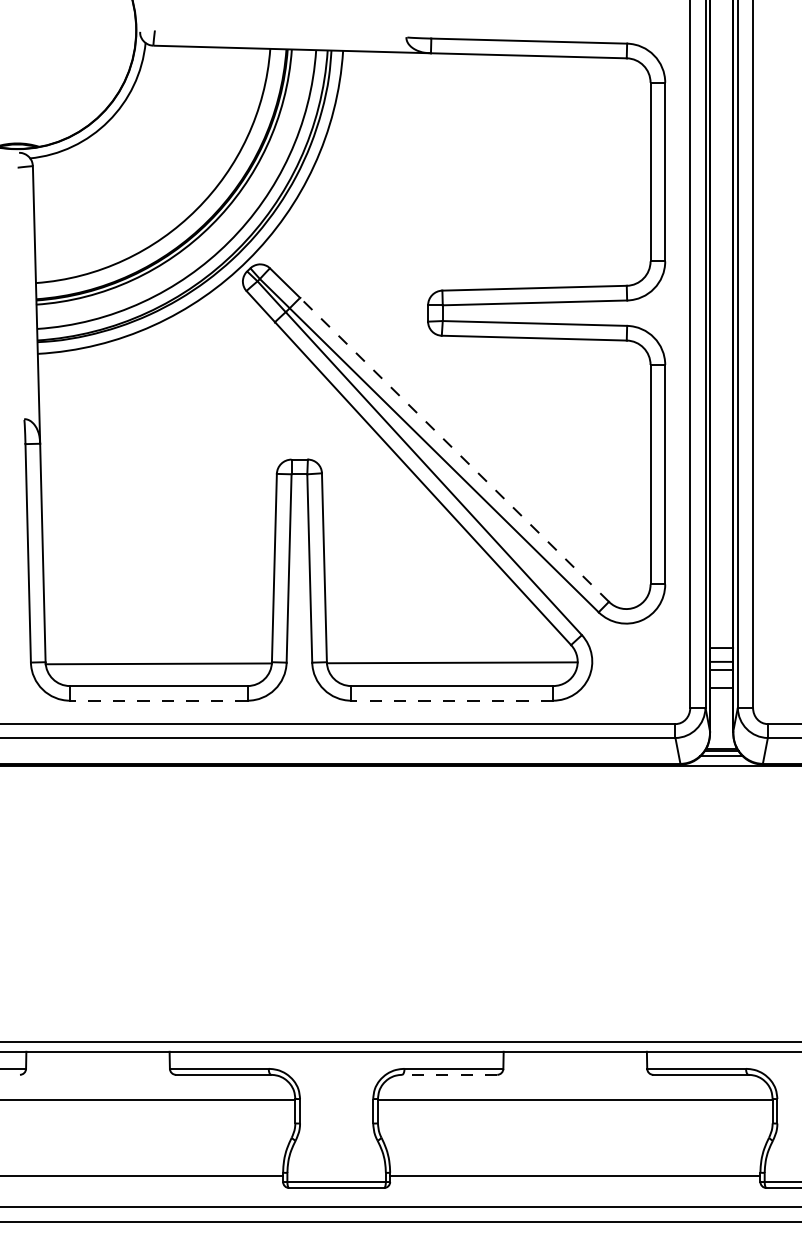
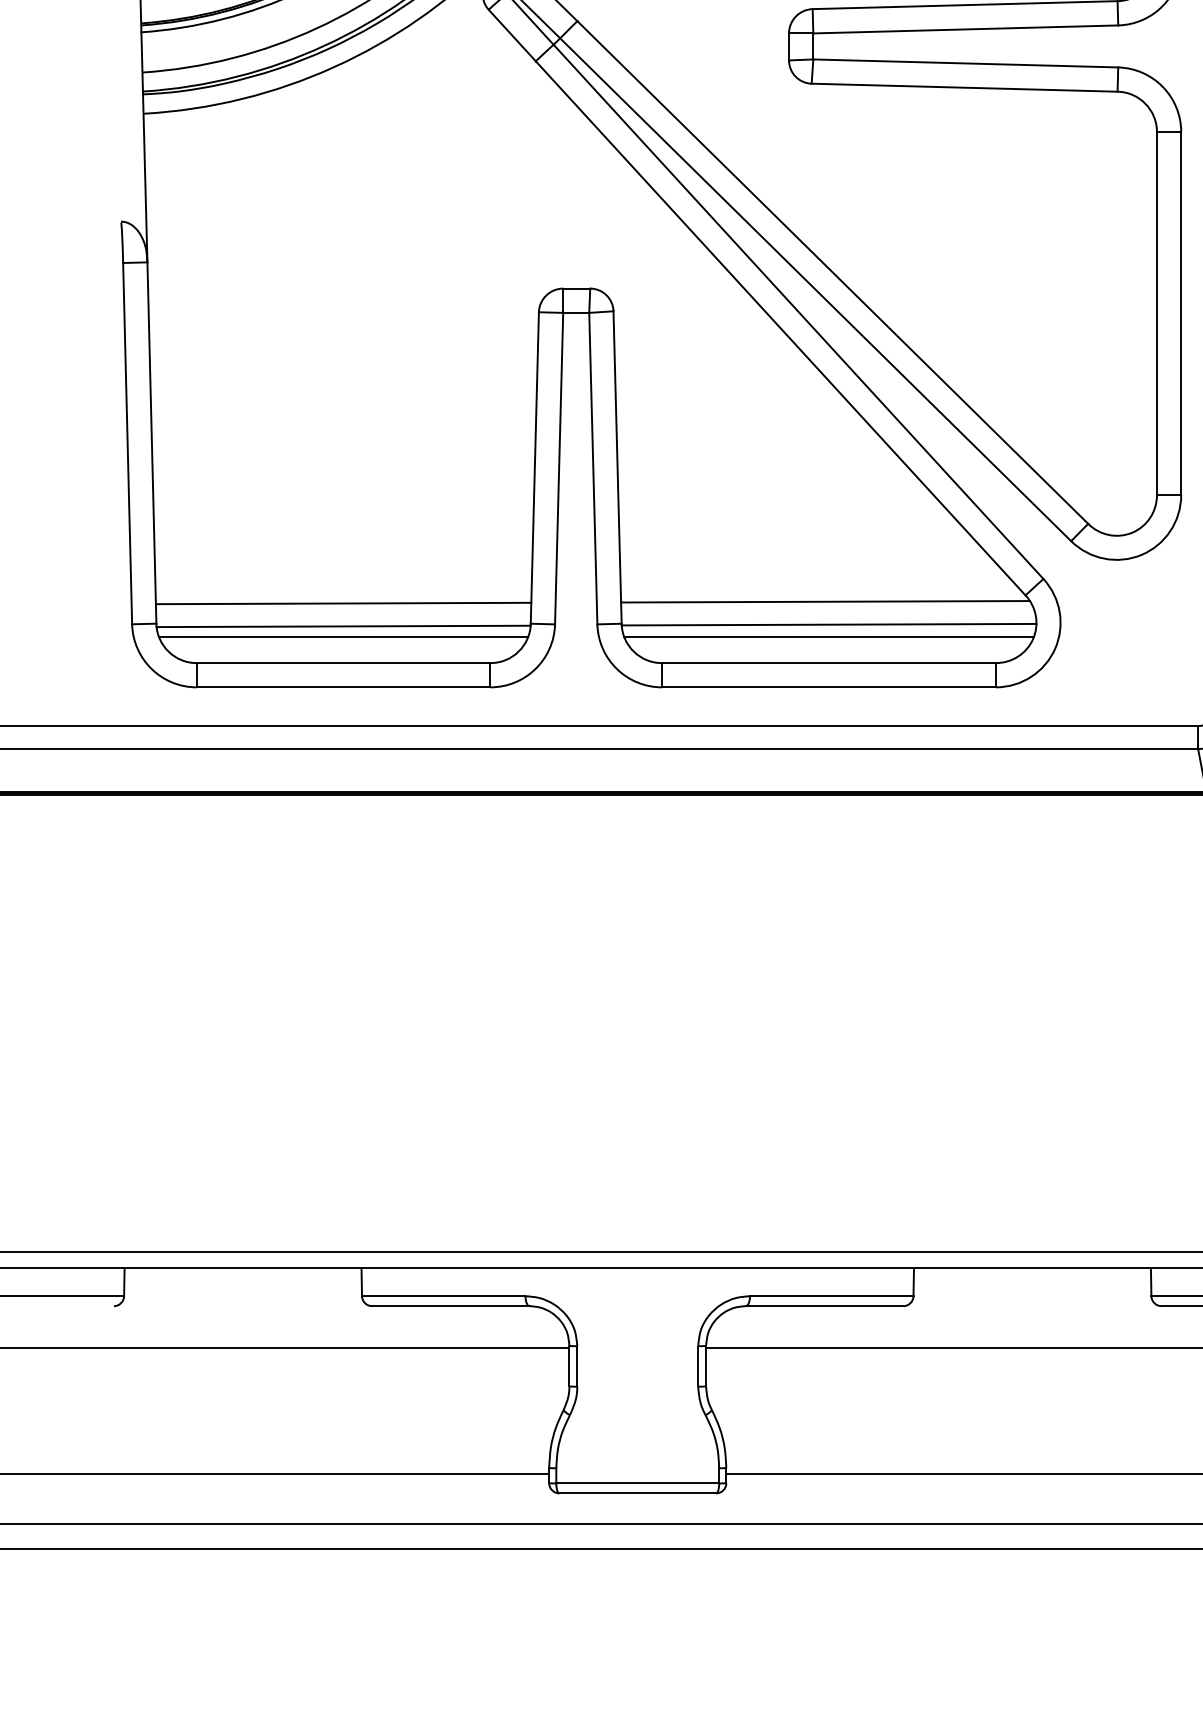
line: (454, 449) -> (832, 271), dashed -> solid
line: (449, 648) -> (824, 601), added
line: (158, 649) -> (343, 602), added
line: (158, 670) -> (343, 637), added
line: (452, 670) -> (829, 637), added
line: (158, 700) -> (343, 687), dashed -> solid
line: (452, 700) -> (829, 687), dashed -> solid
line: (449, 1074) -> (824, 1305), dashed -> solid

